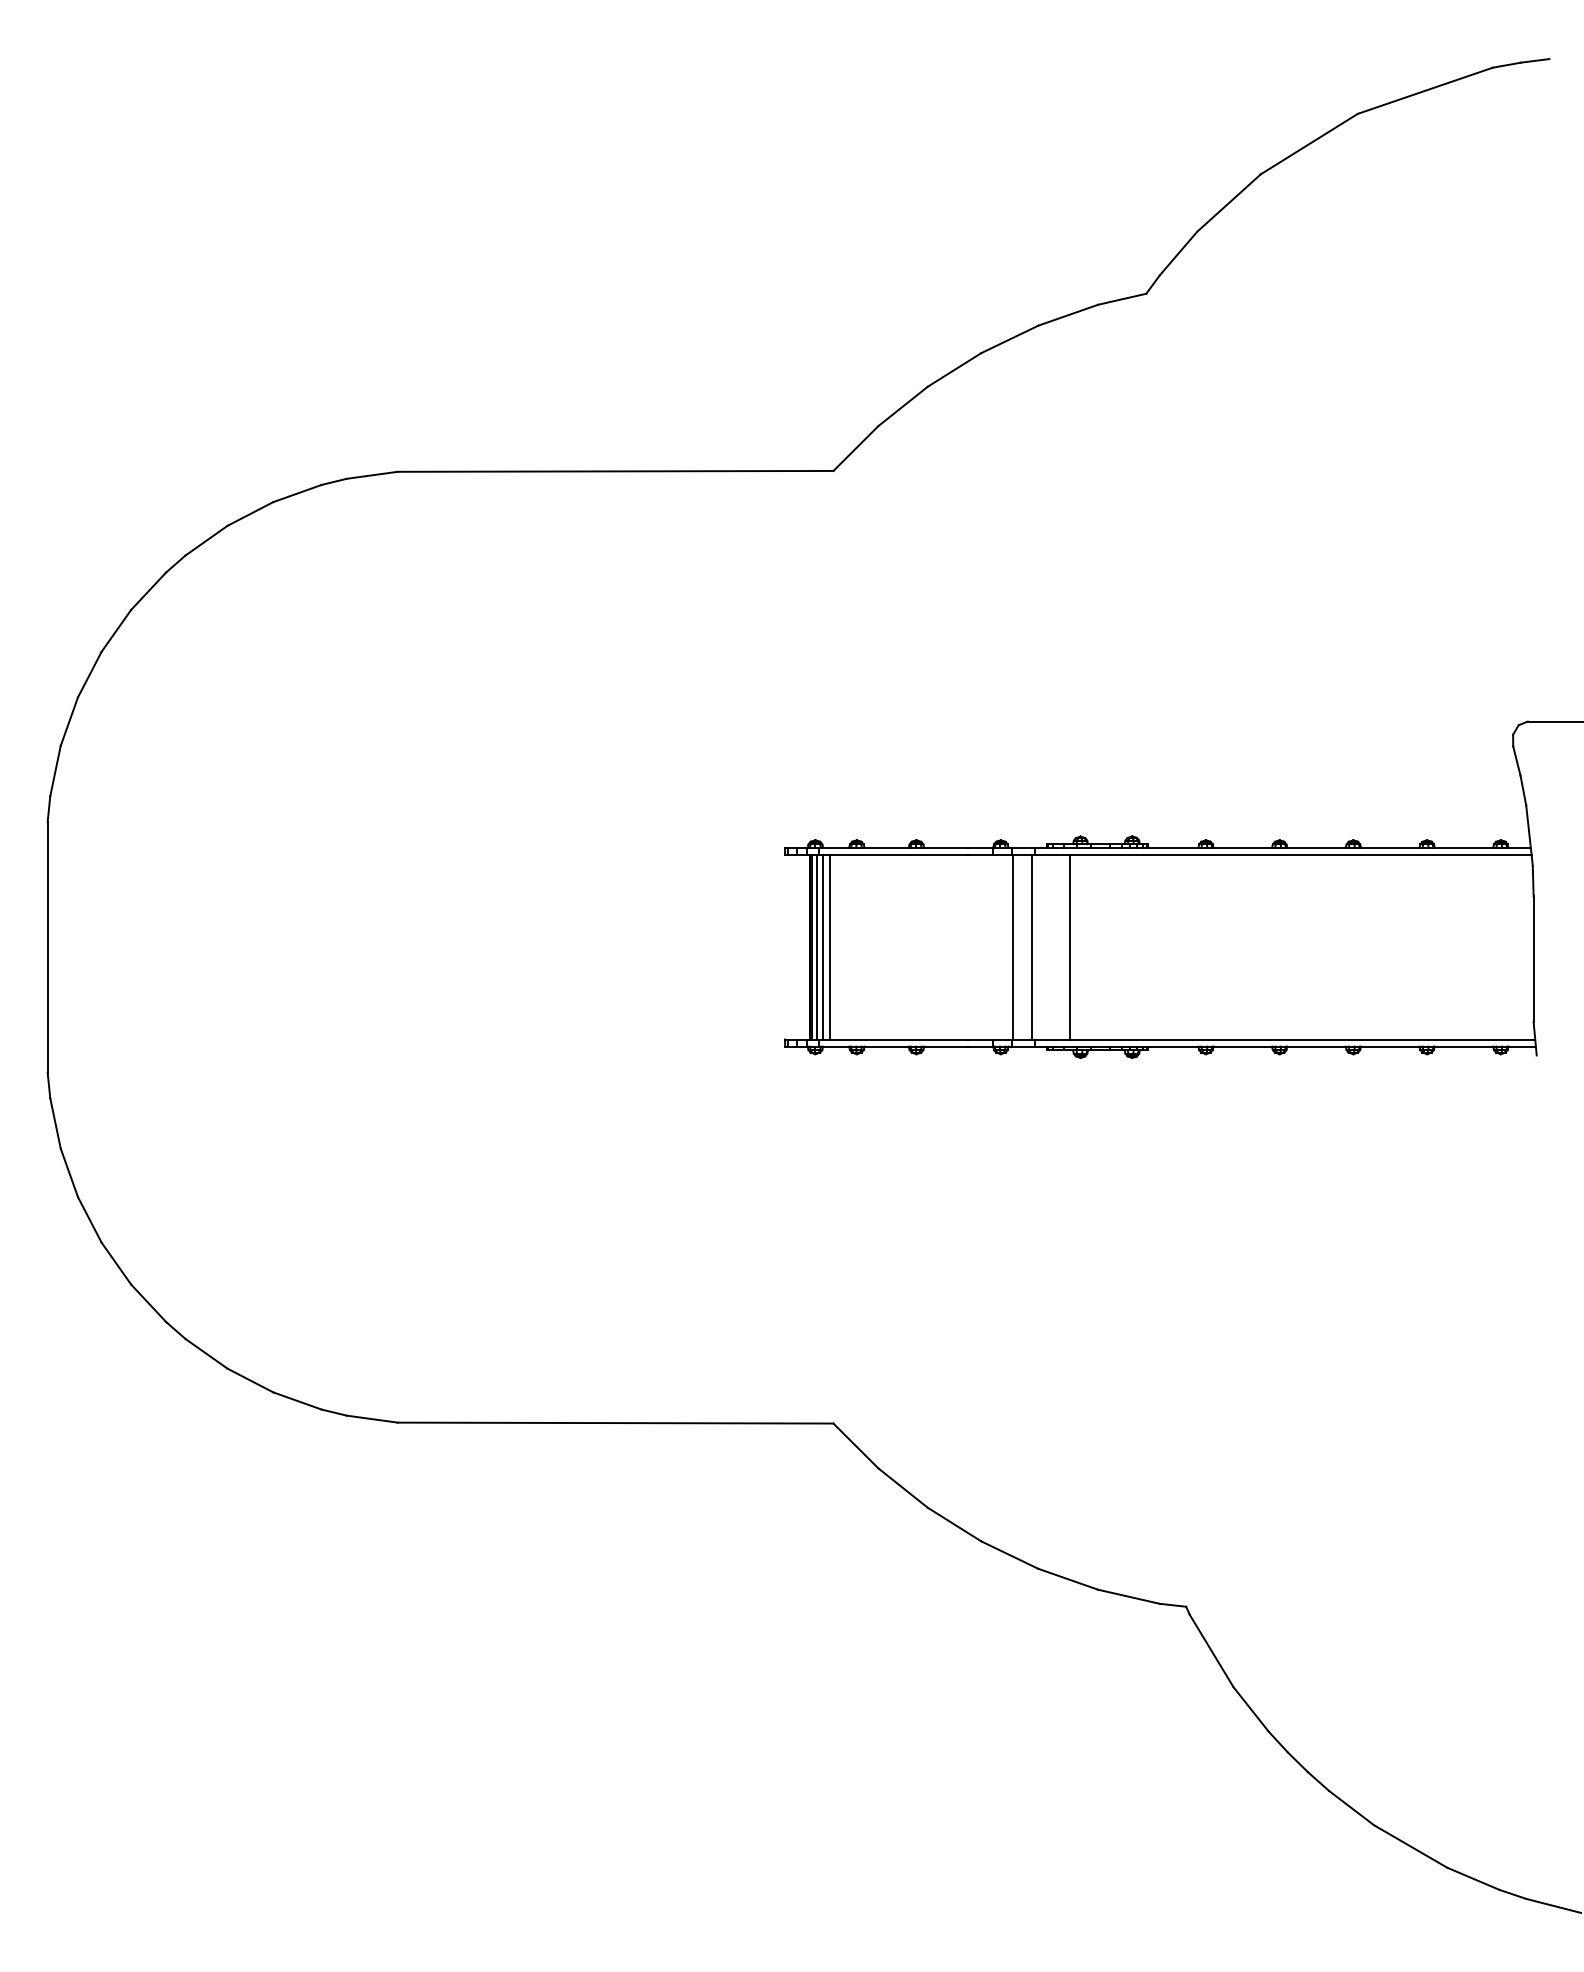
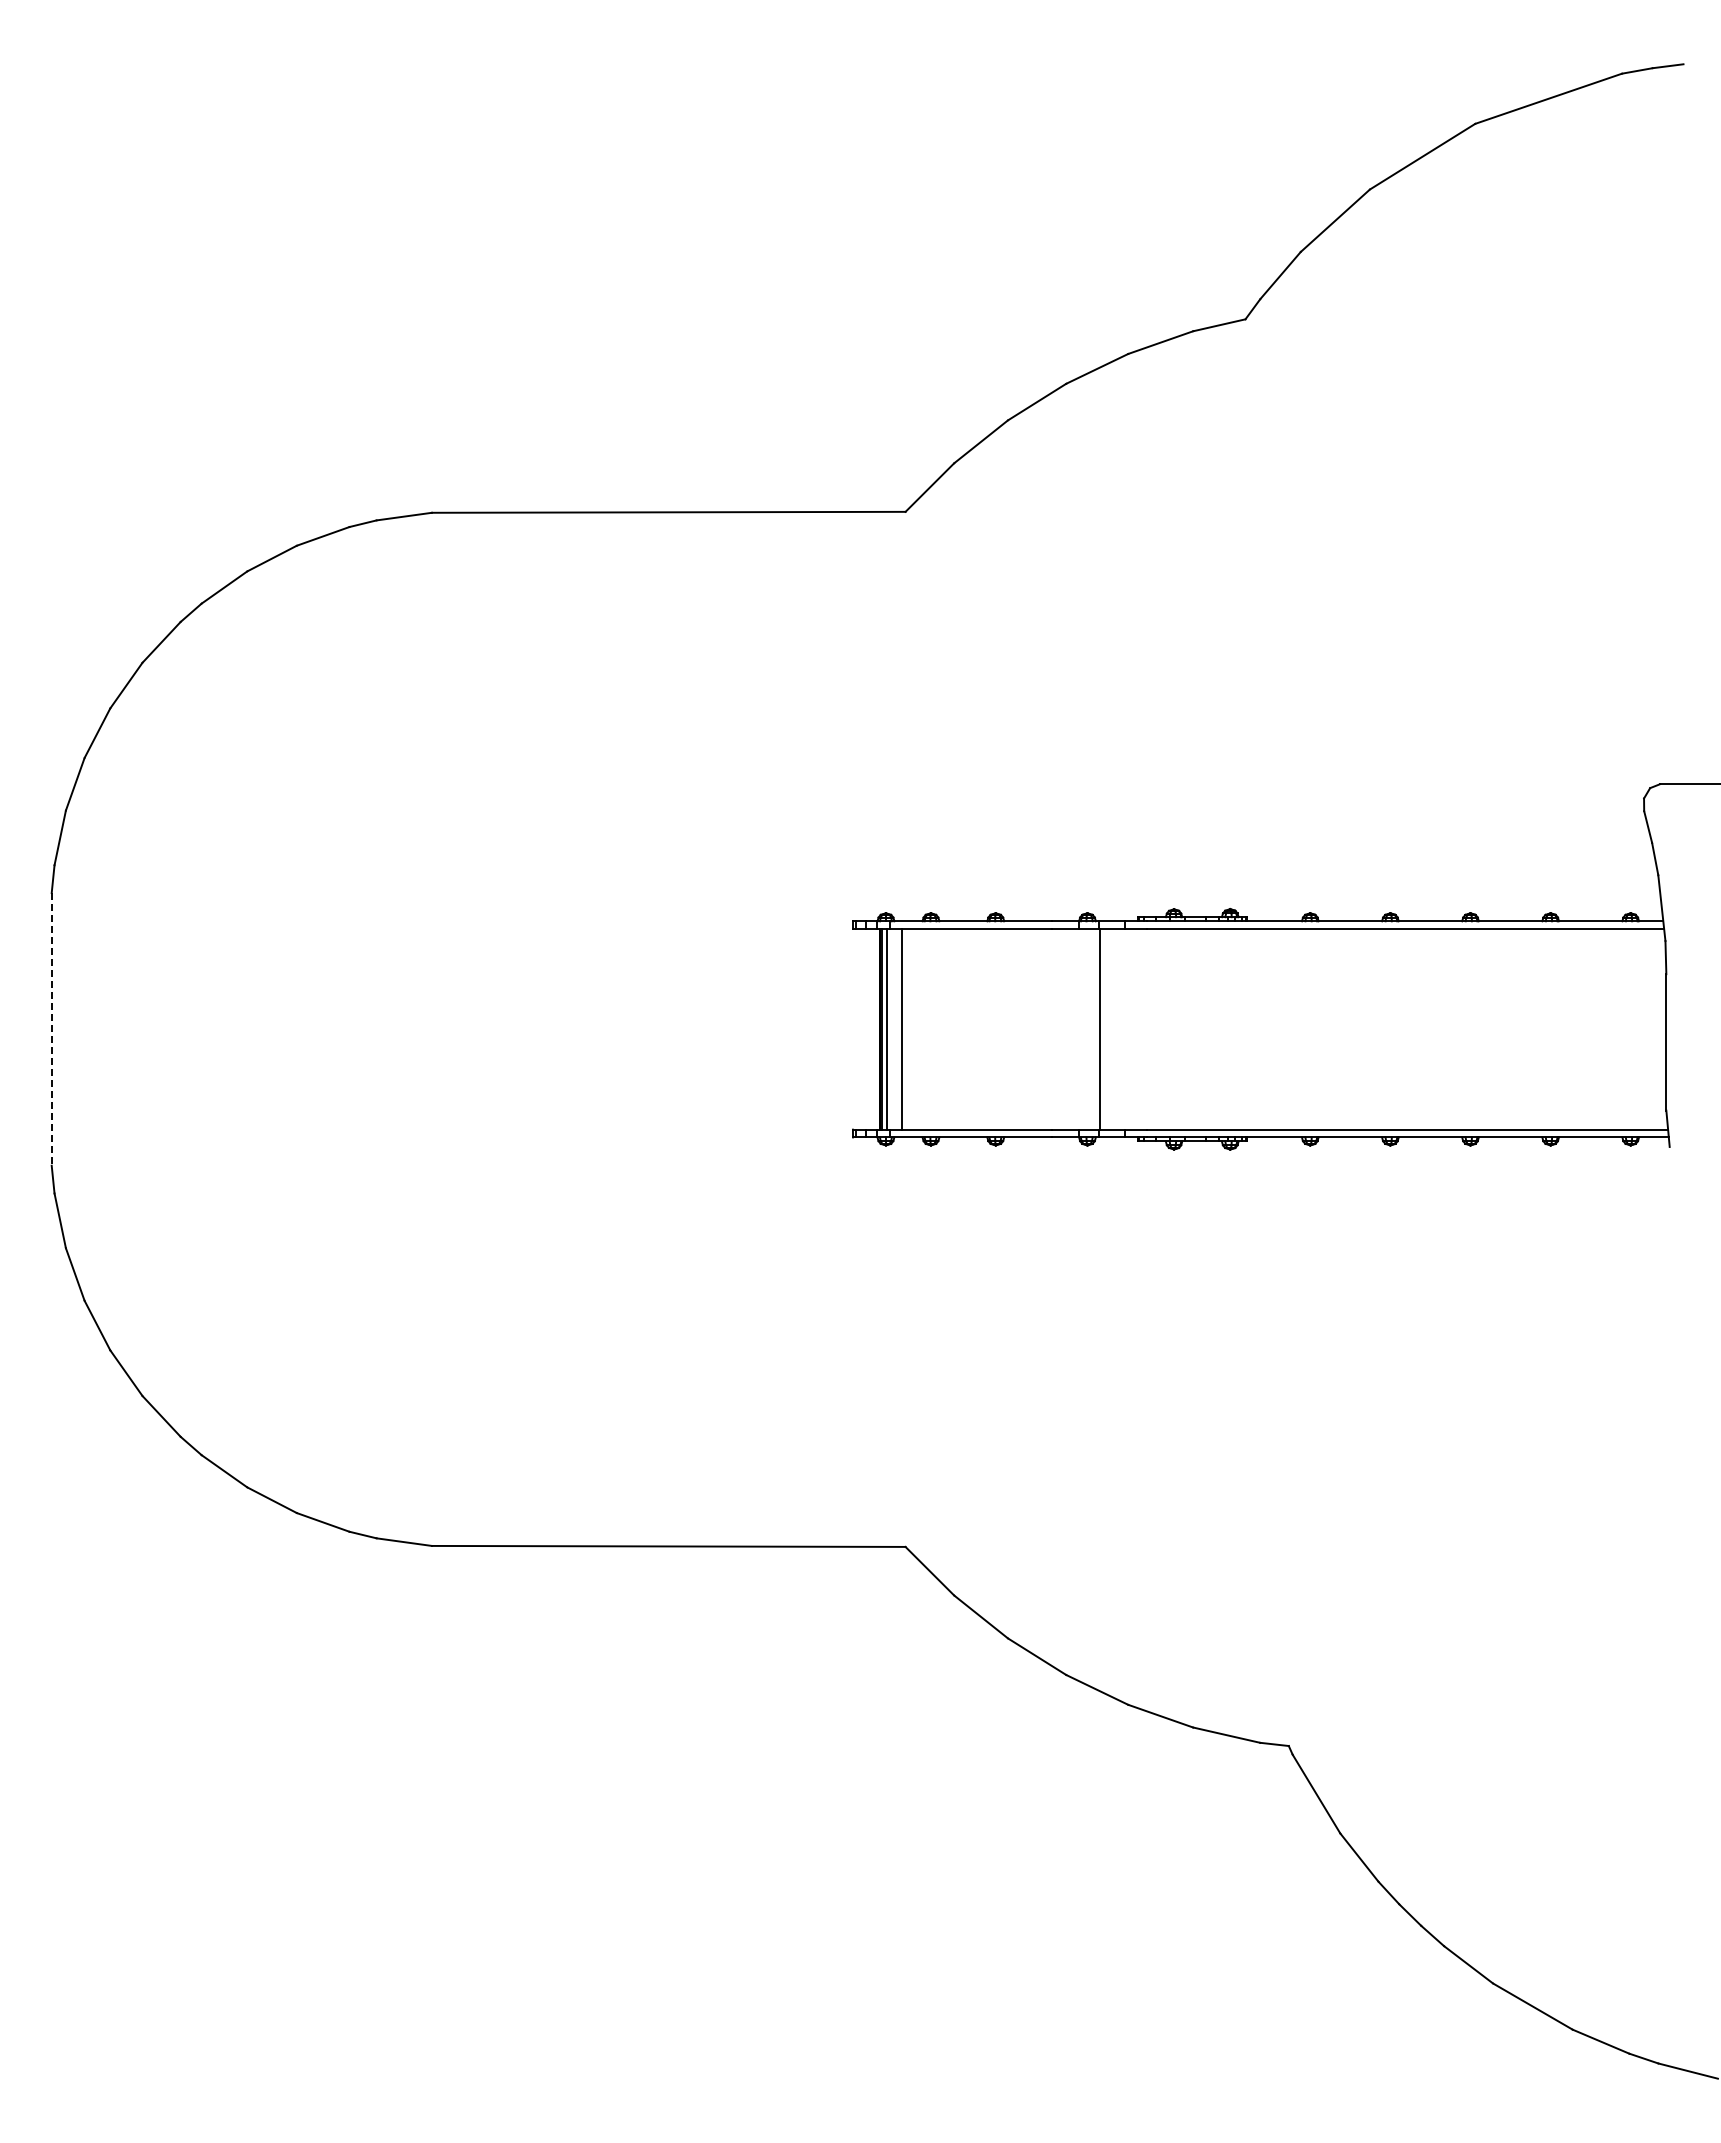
line: (47, 947) -> (51, 1029), solid -> dashed
line: (823, 947) -> (894, 1029), removed
line: (1032, 947) -> (1121, 1029), removed
line: (1069, 947) -> (1162, 1029), removed

